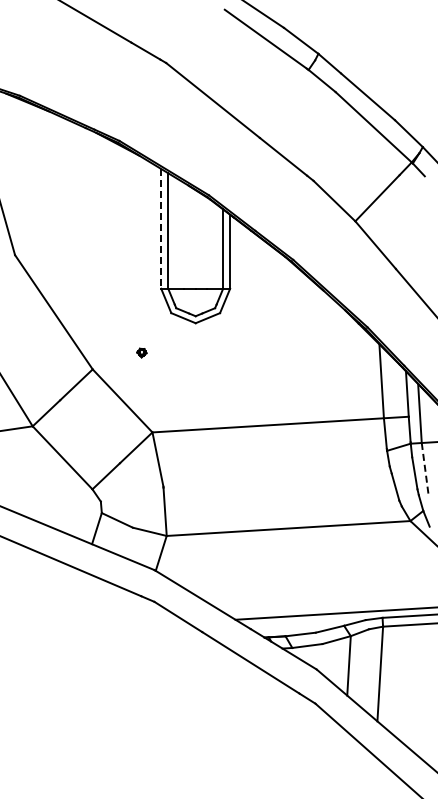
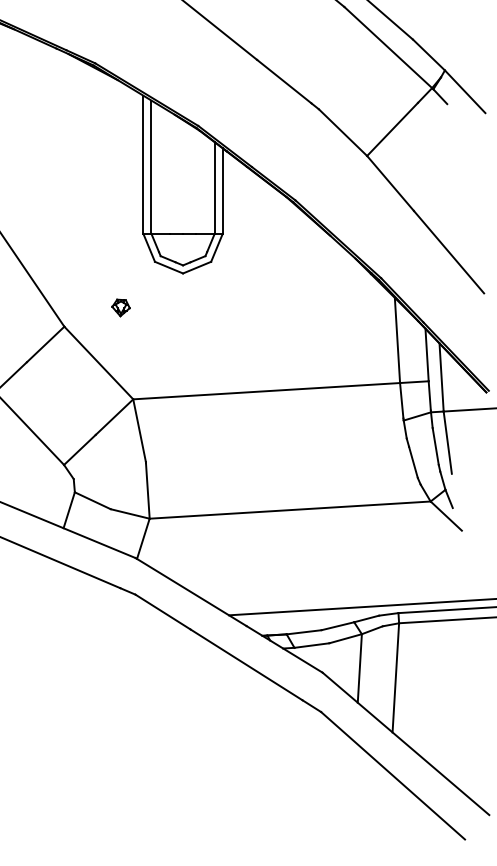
line: (161, 228) -> (143, 164), dashed -> solid
part: (141, 352) -> (120, 307), size x1.67
line: (425, 470) -> (447, 443), dashed -> solid

